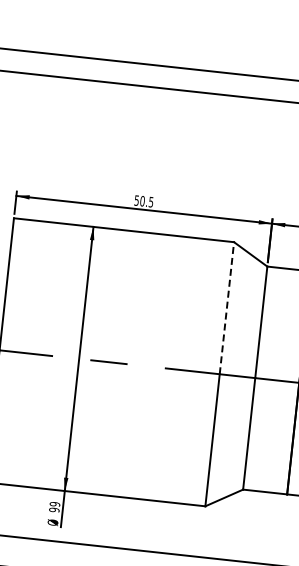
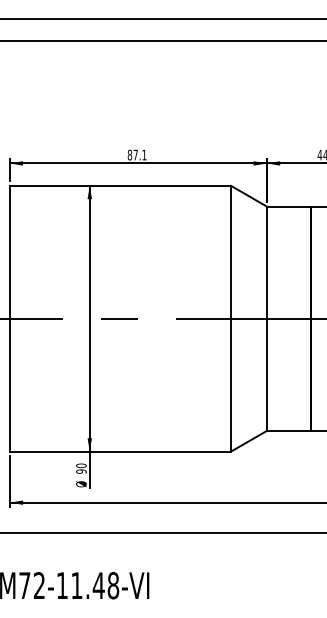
text: (143, 200) -> (136, 154), 50.5 -> 87.1
line: (227, 307) -> (231, 251), dashed -> solid
text: (55, 503) -> (81, 465), 99 -> 90

